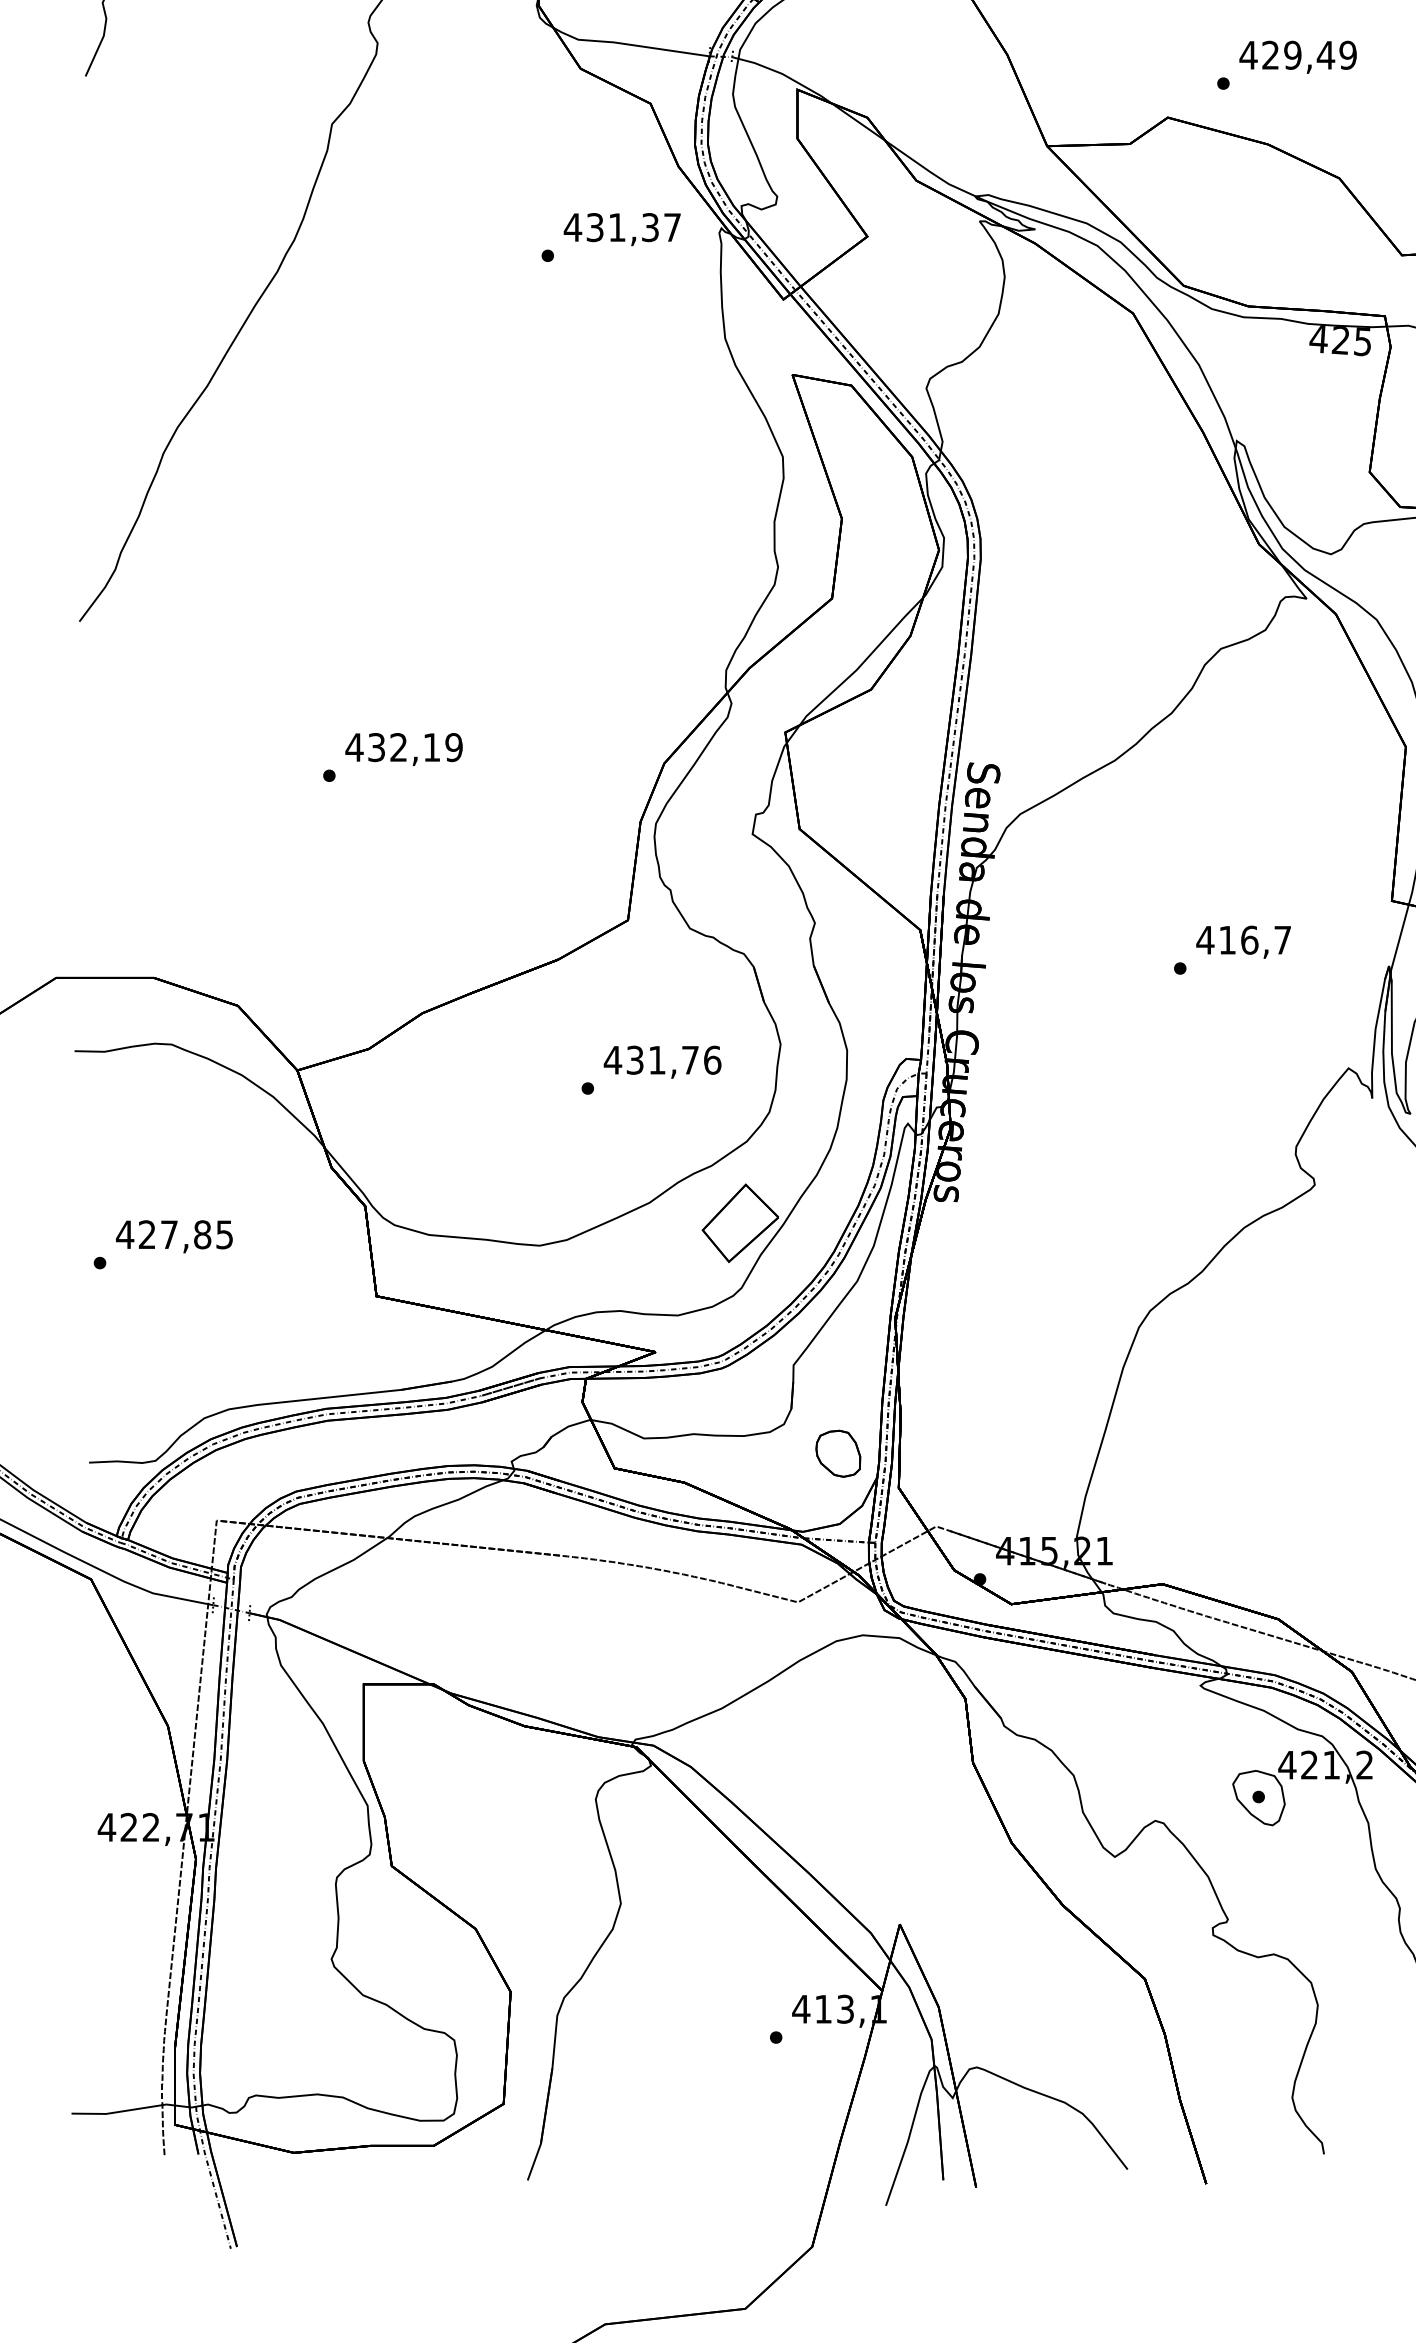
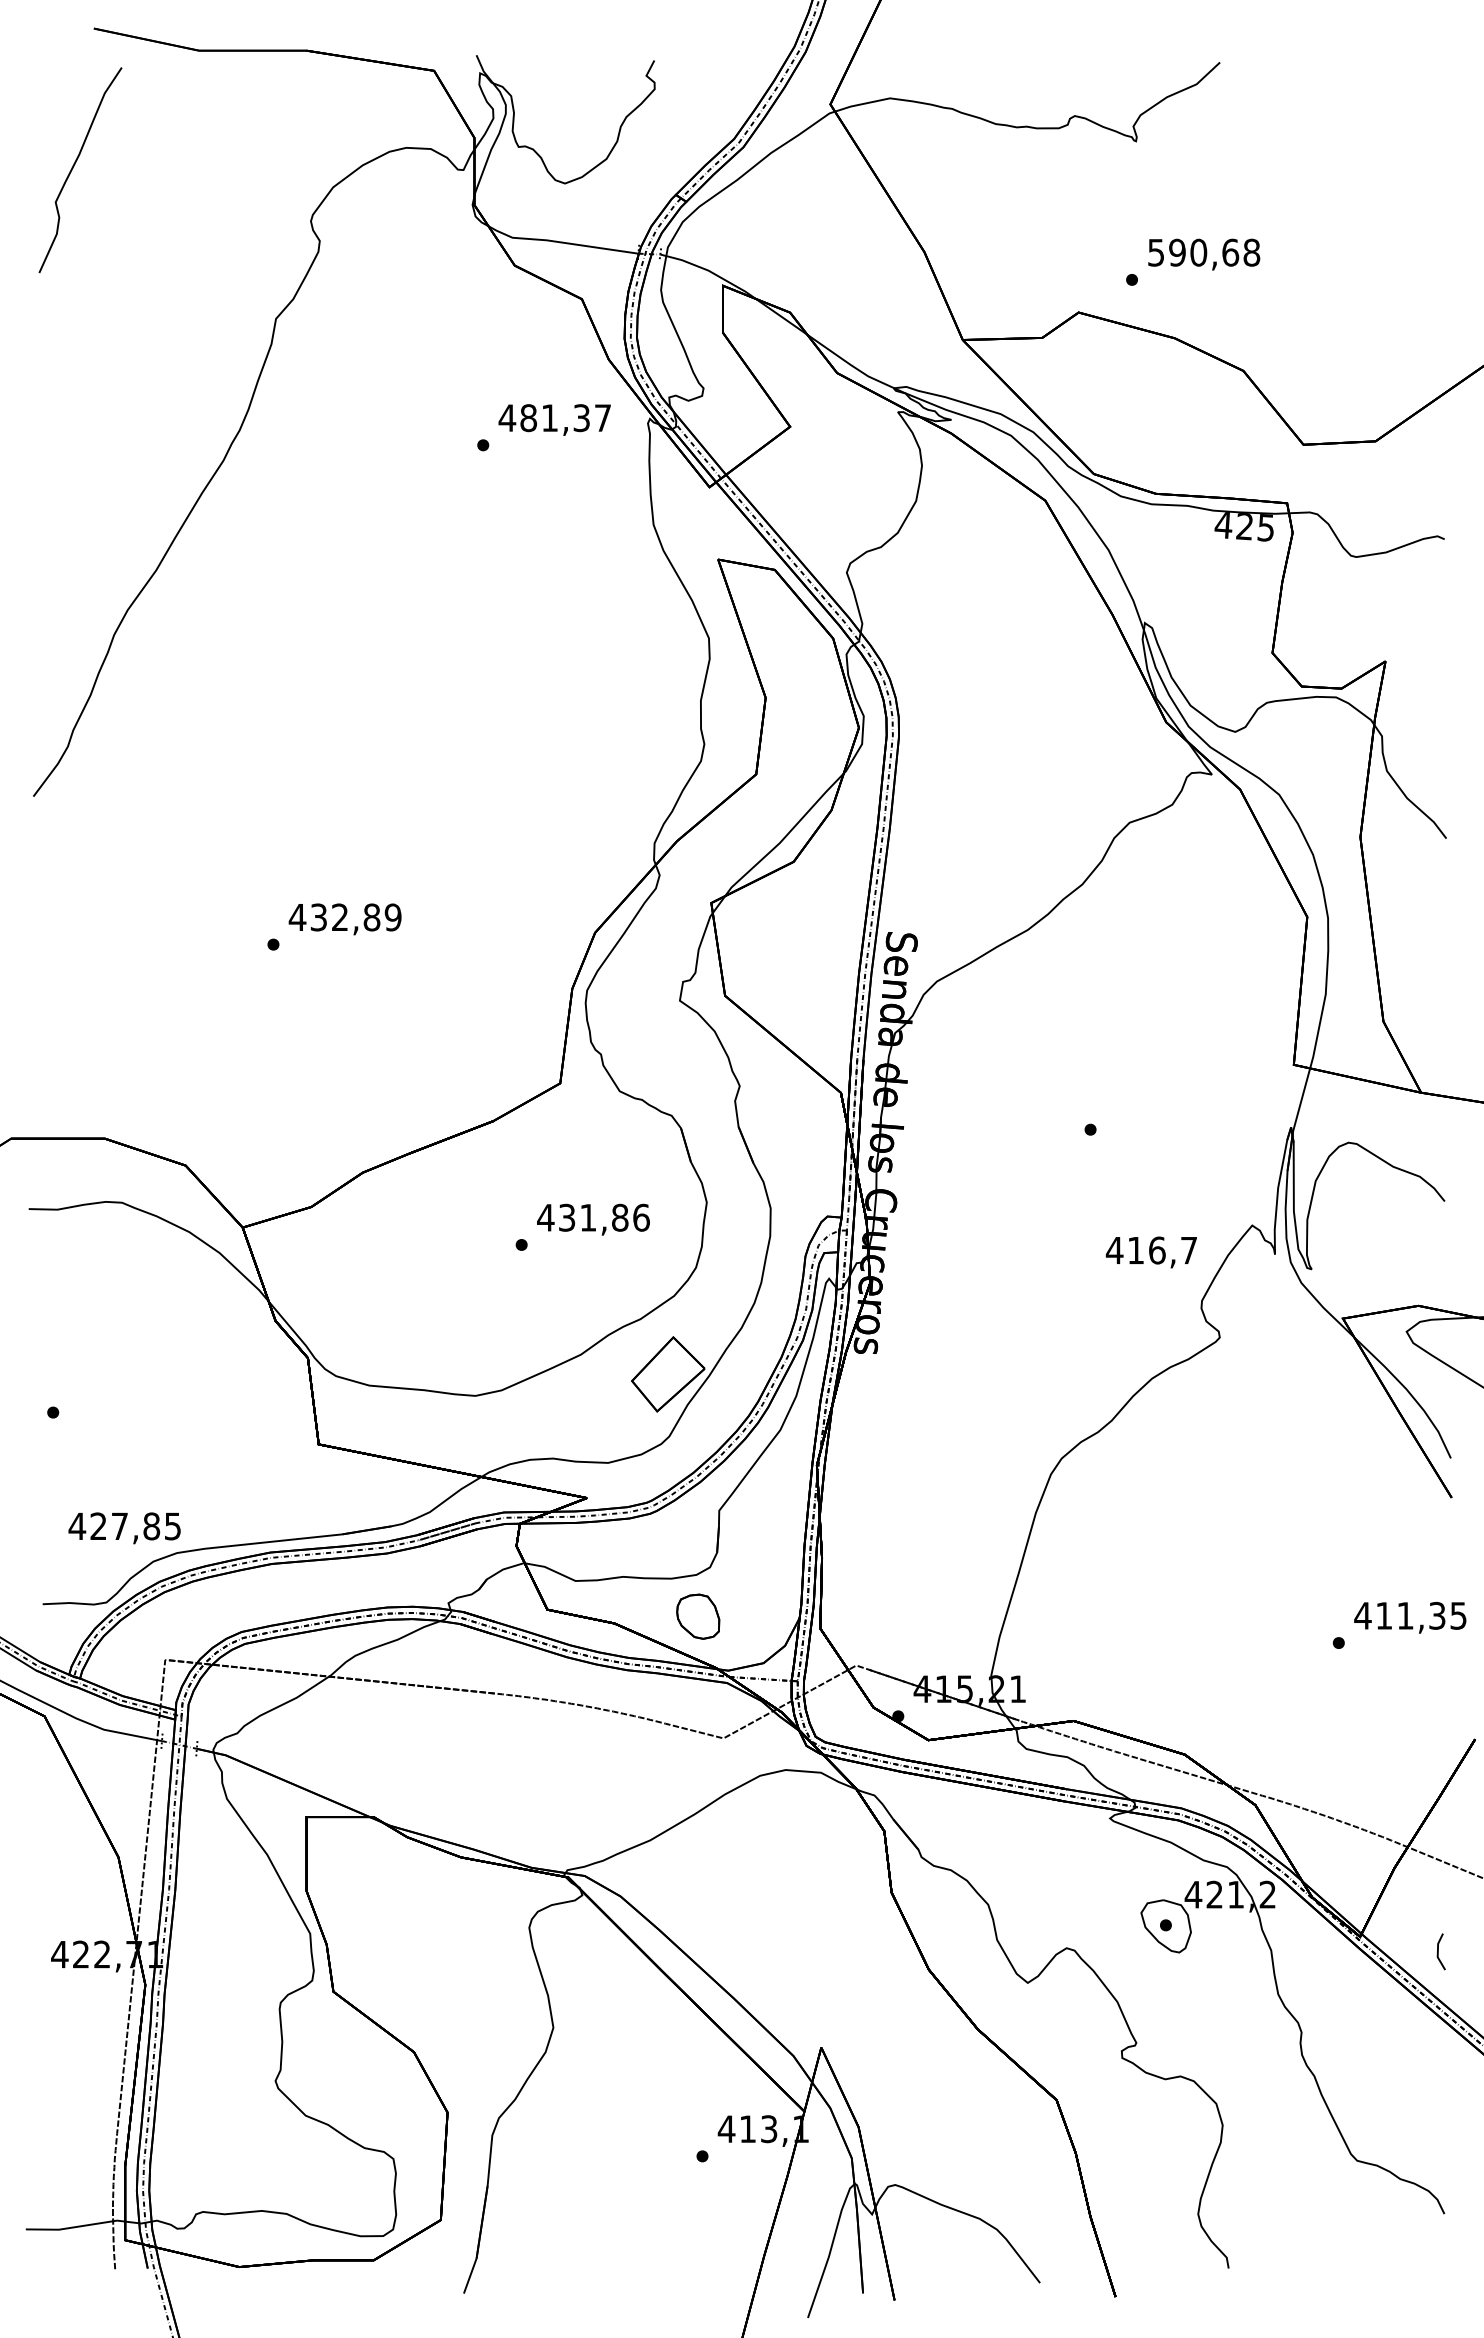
text: (1297, 55) -> (1203, 252), 429,49 -> 590,68
text: (594, 227) -> (528, 418), 431,37 -> 481,37
text: (431, 747) -> (371, 917), 432,19 -> 432,89
text: (1242, 942) -> (1150, 1252), moved
text: (690, 1059) -> (620, 1217), 431,76 -> 431,86
text: (174, 1236) -> (124, 1528), moved
part: (838, 1453) -> (698, 1616), moved

